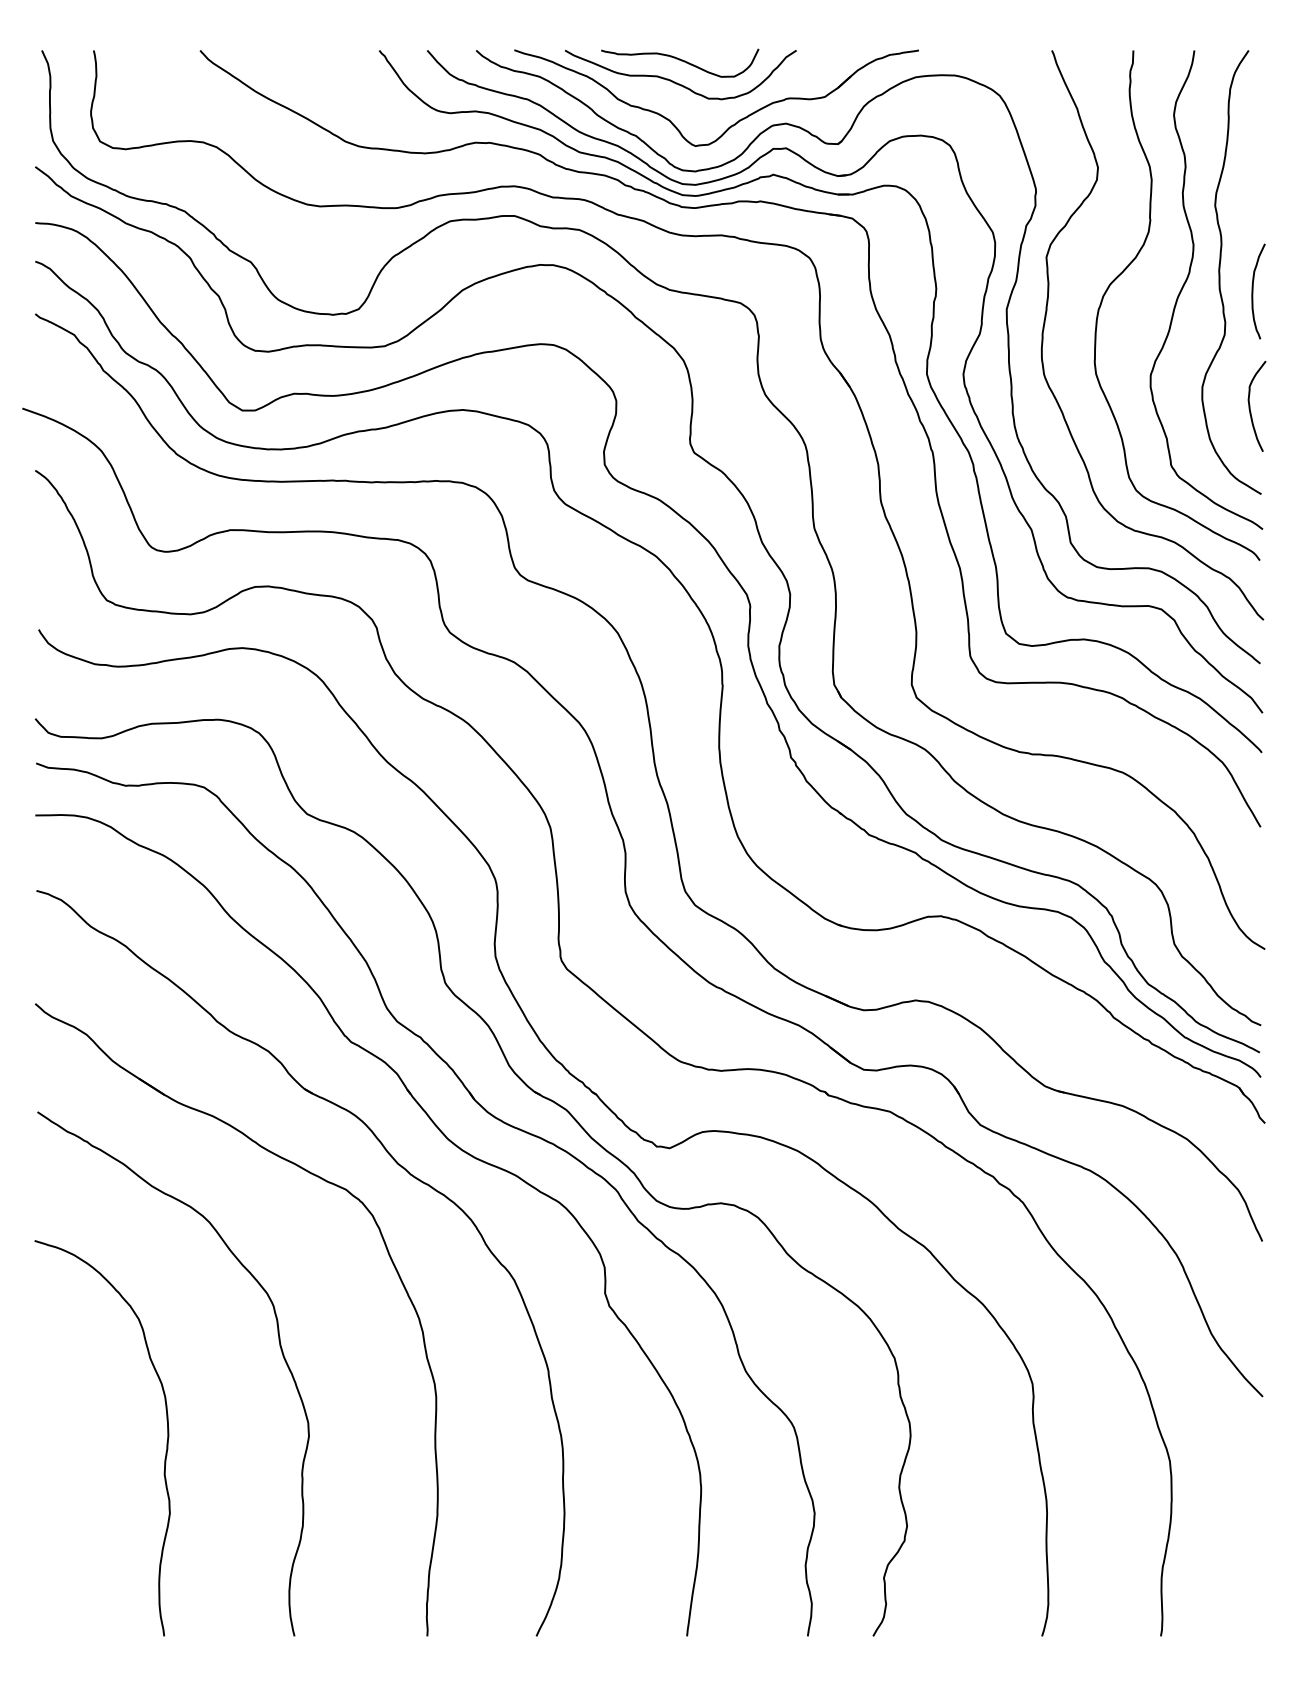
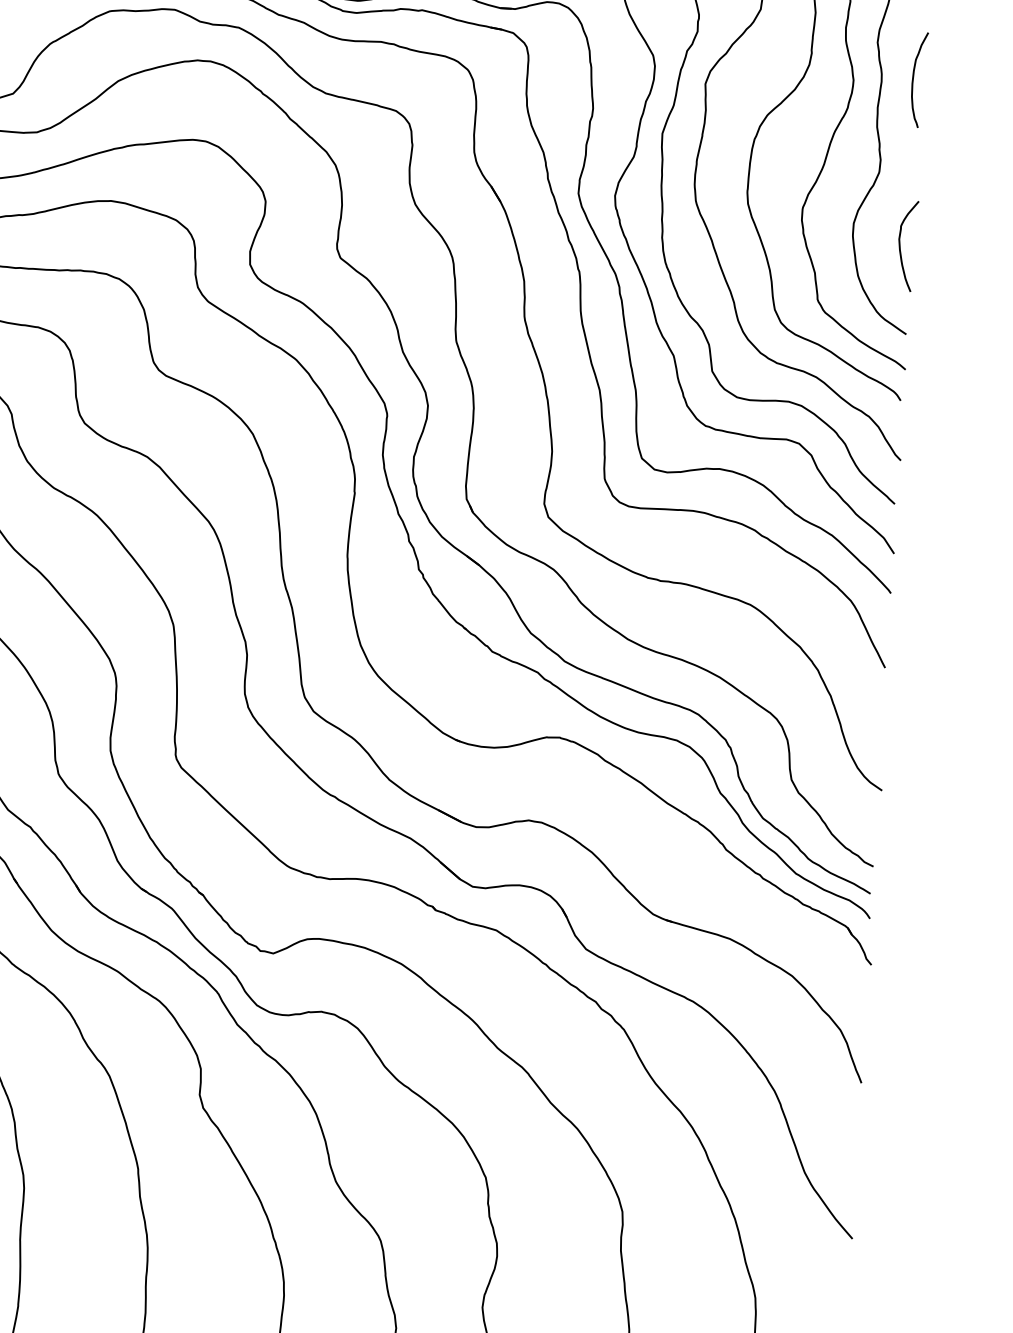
curve: (1253, 291) -> (913, 79), moved

